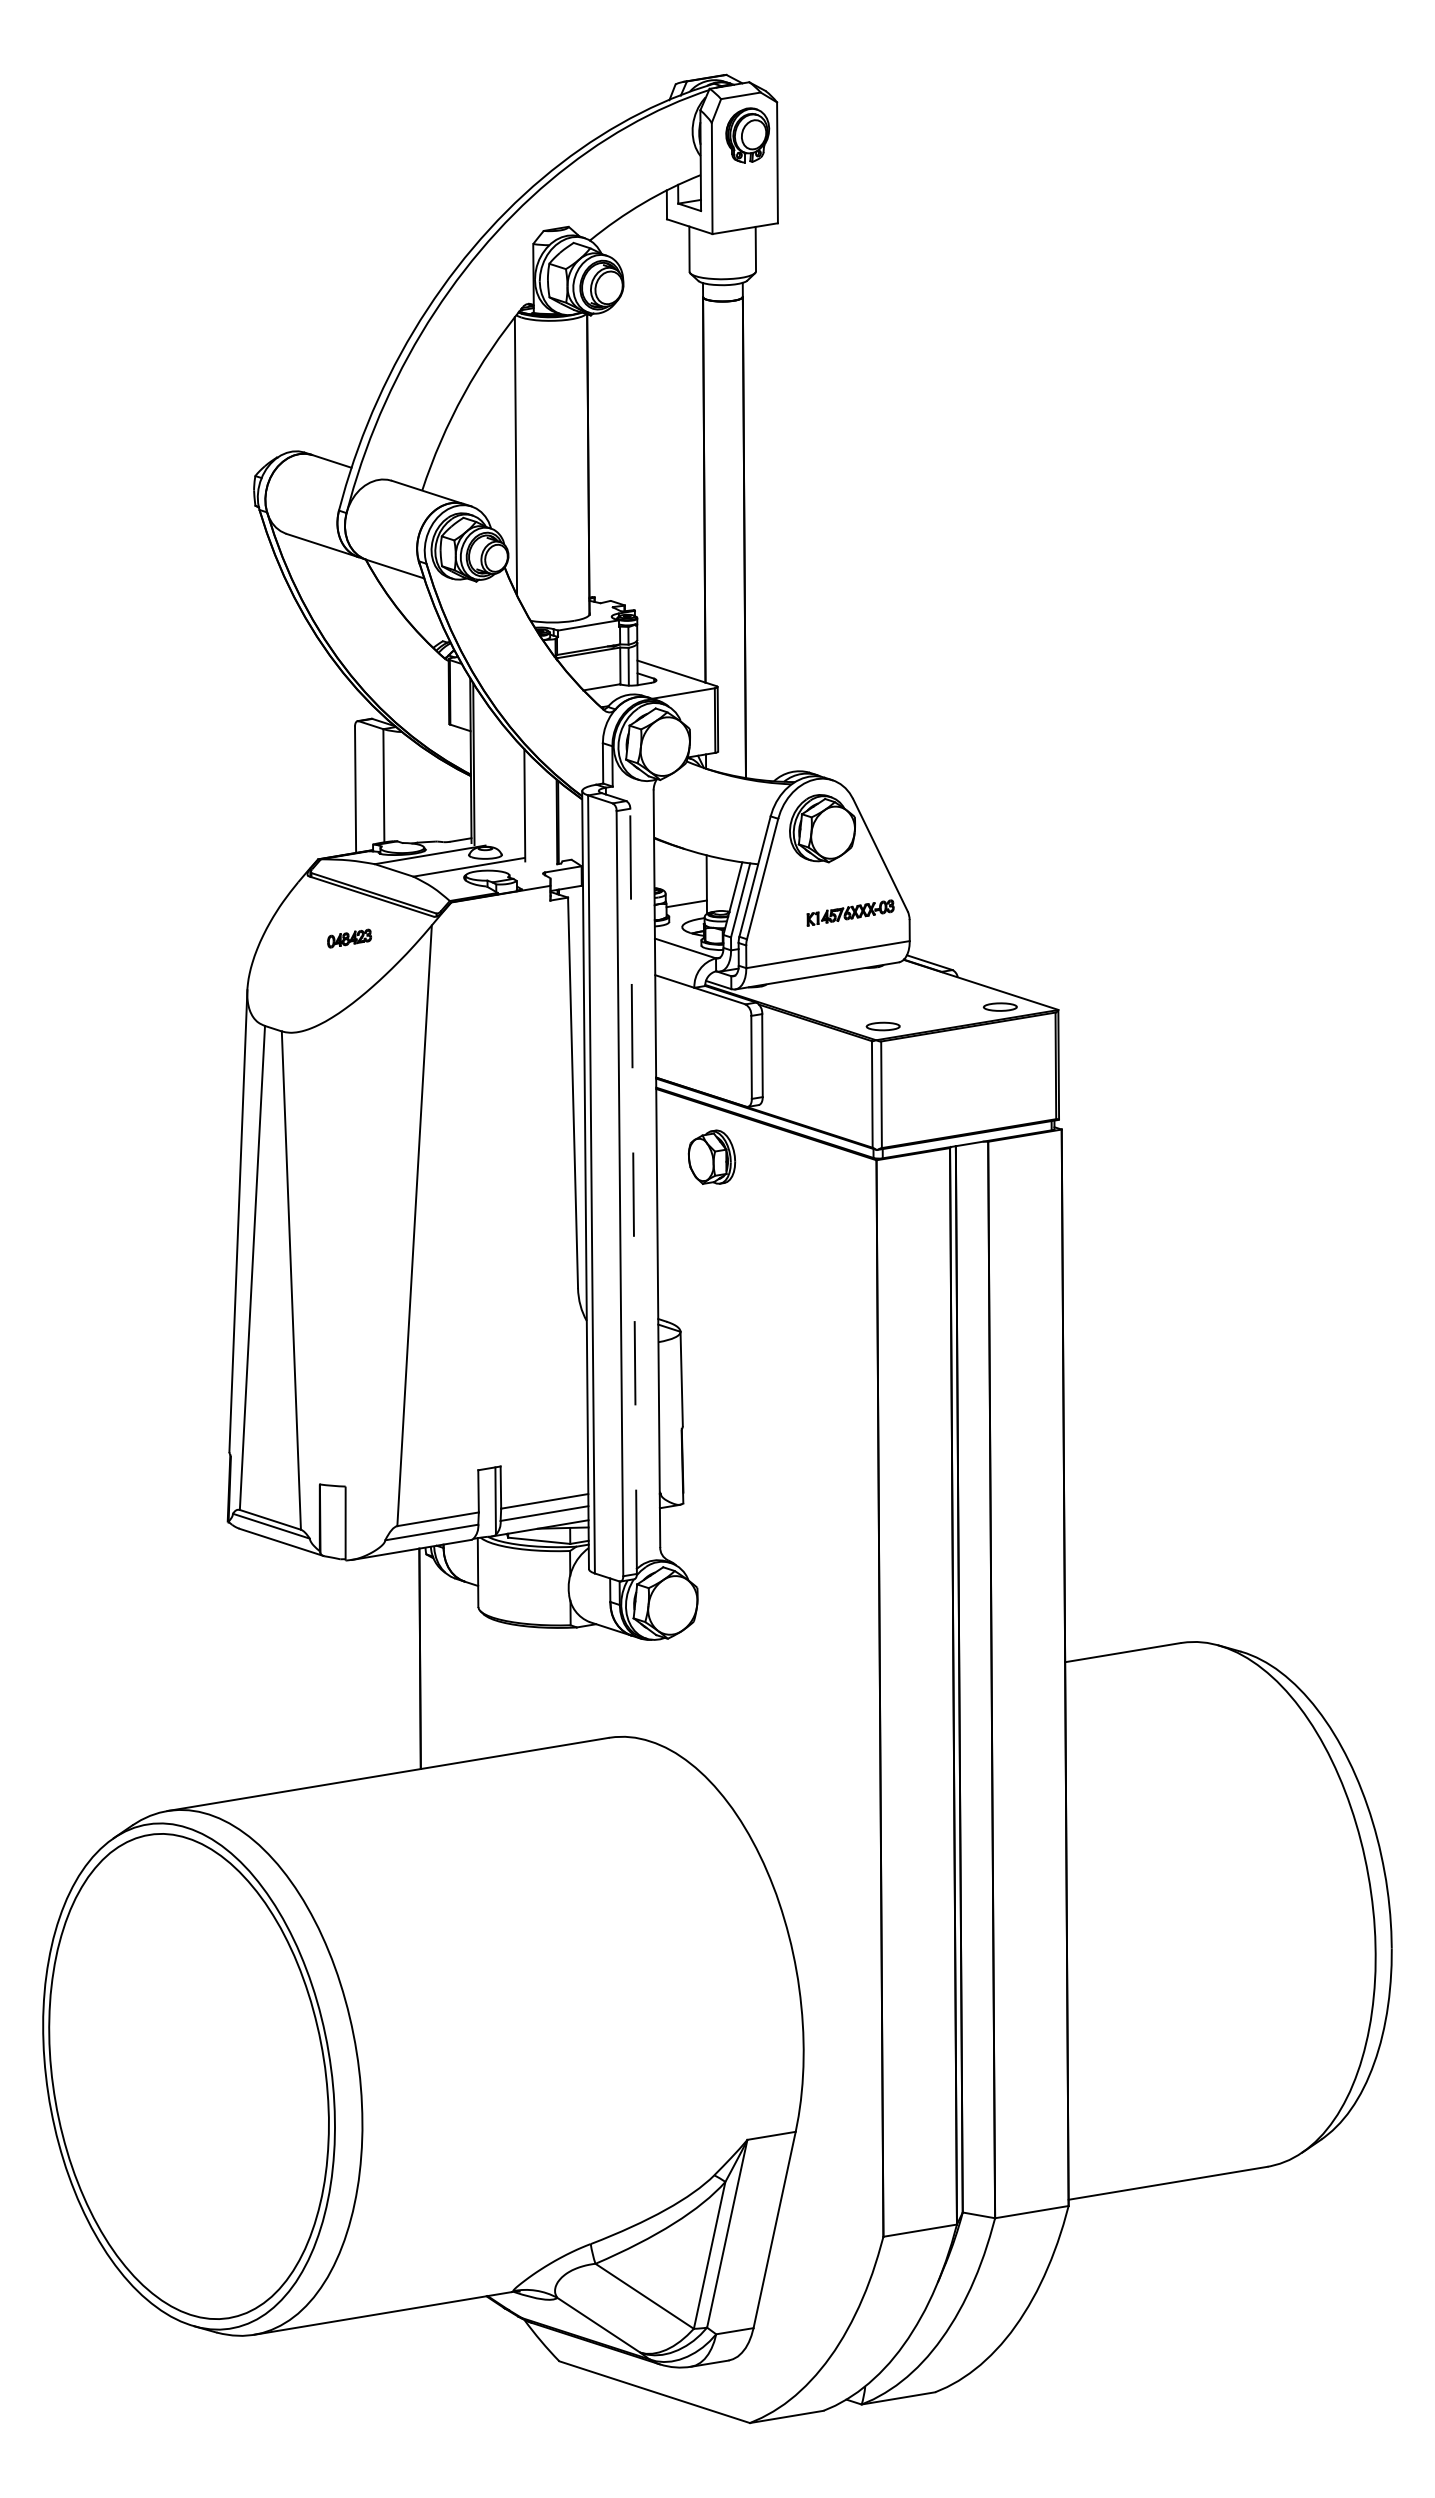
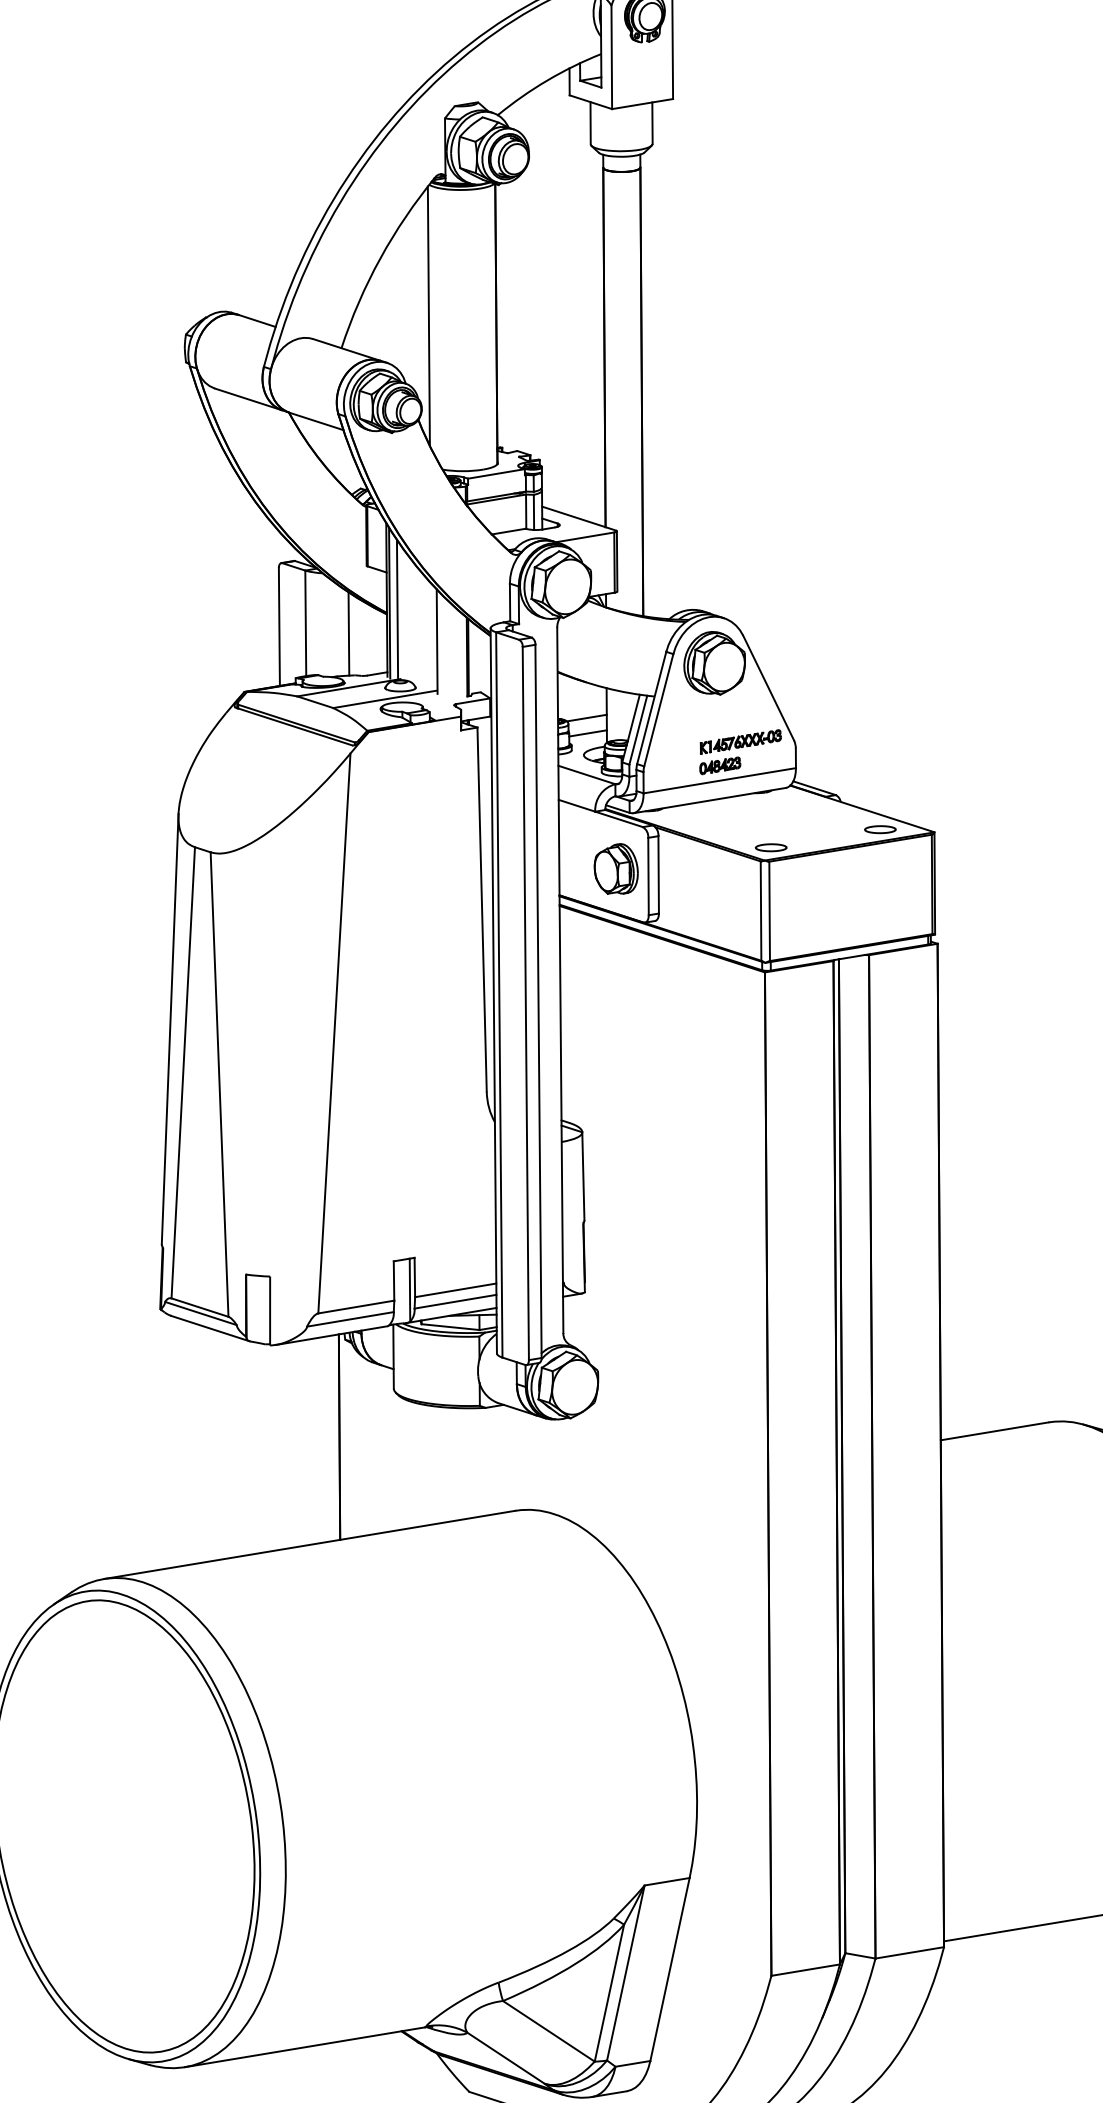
line: (481, 770) -> (396, 609), added
line: (429, 796) -> (348, 633), added
line: (685, 886) -> (586, 717), added
part: (349, 938) -> (720, 765), moved
part: (711, 1156) -> (615, 868), moved
line: (633, 1191) -> (538, 1001), dashed -> solid

